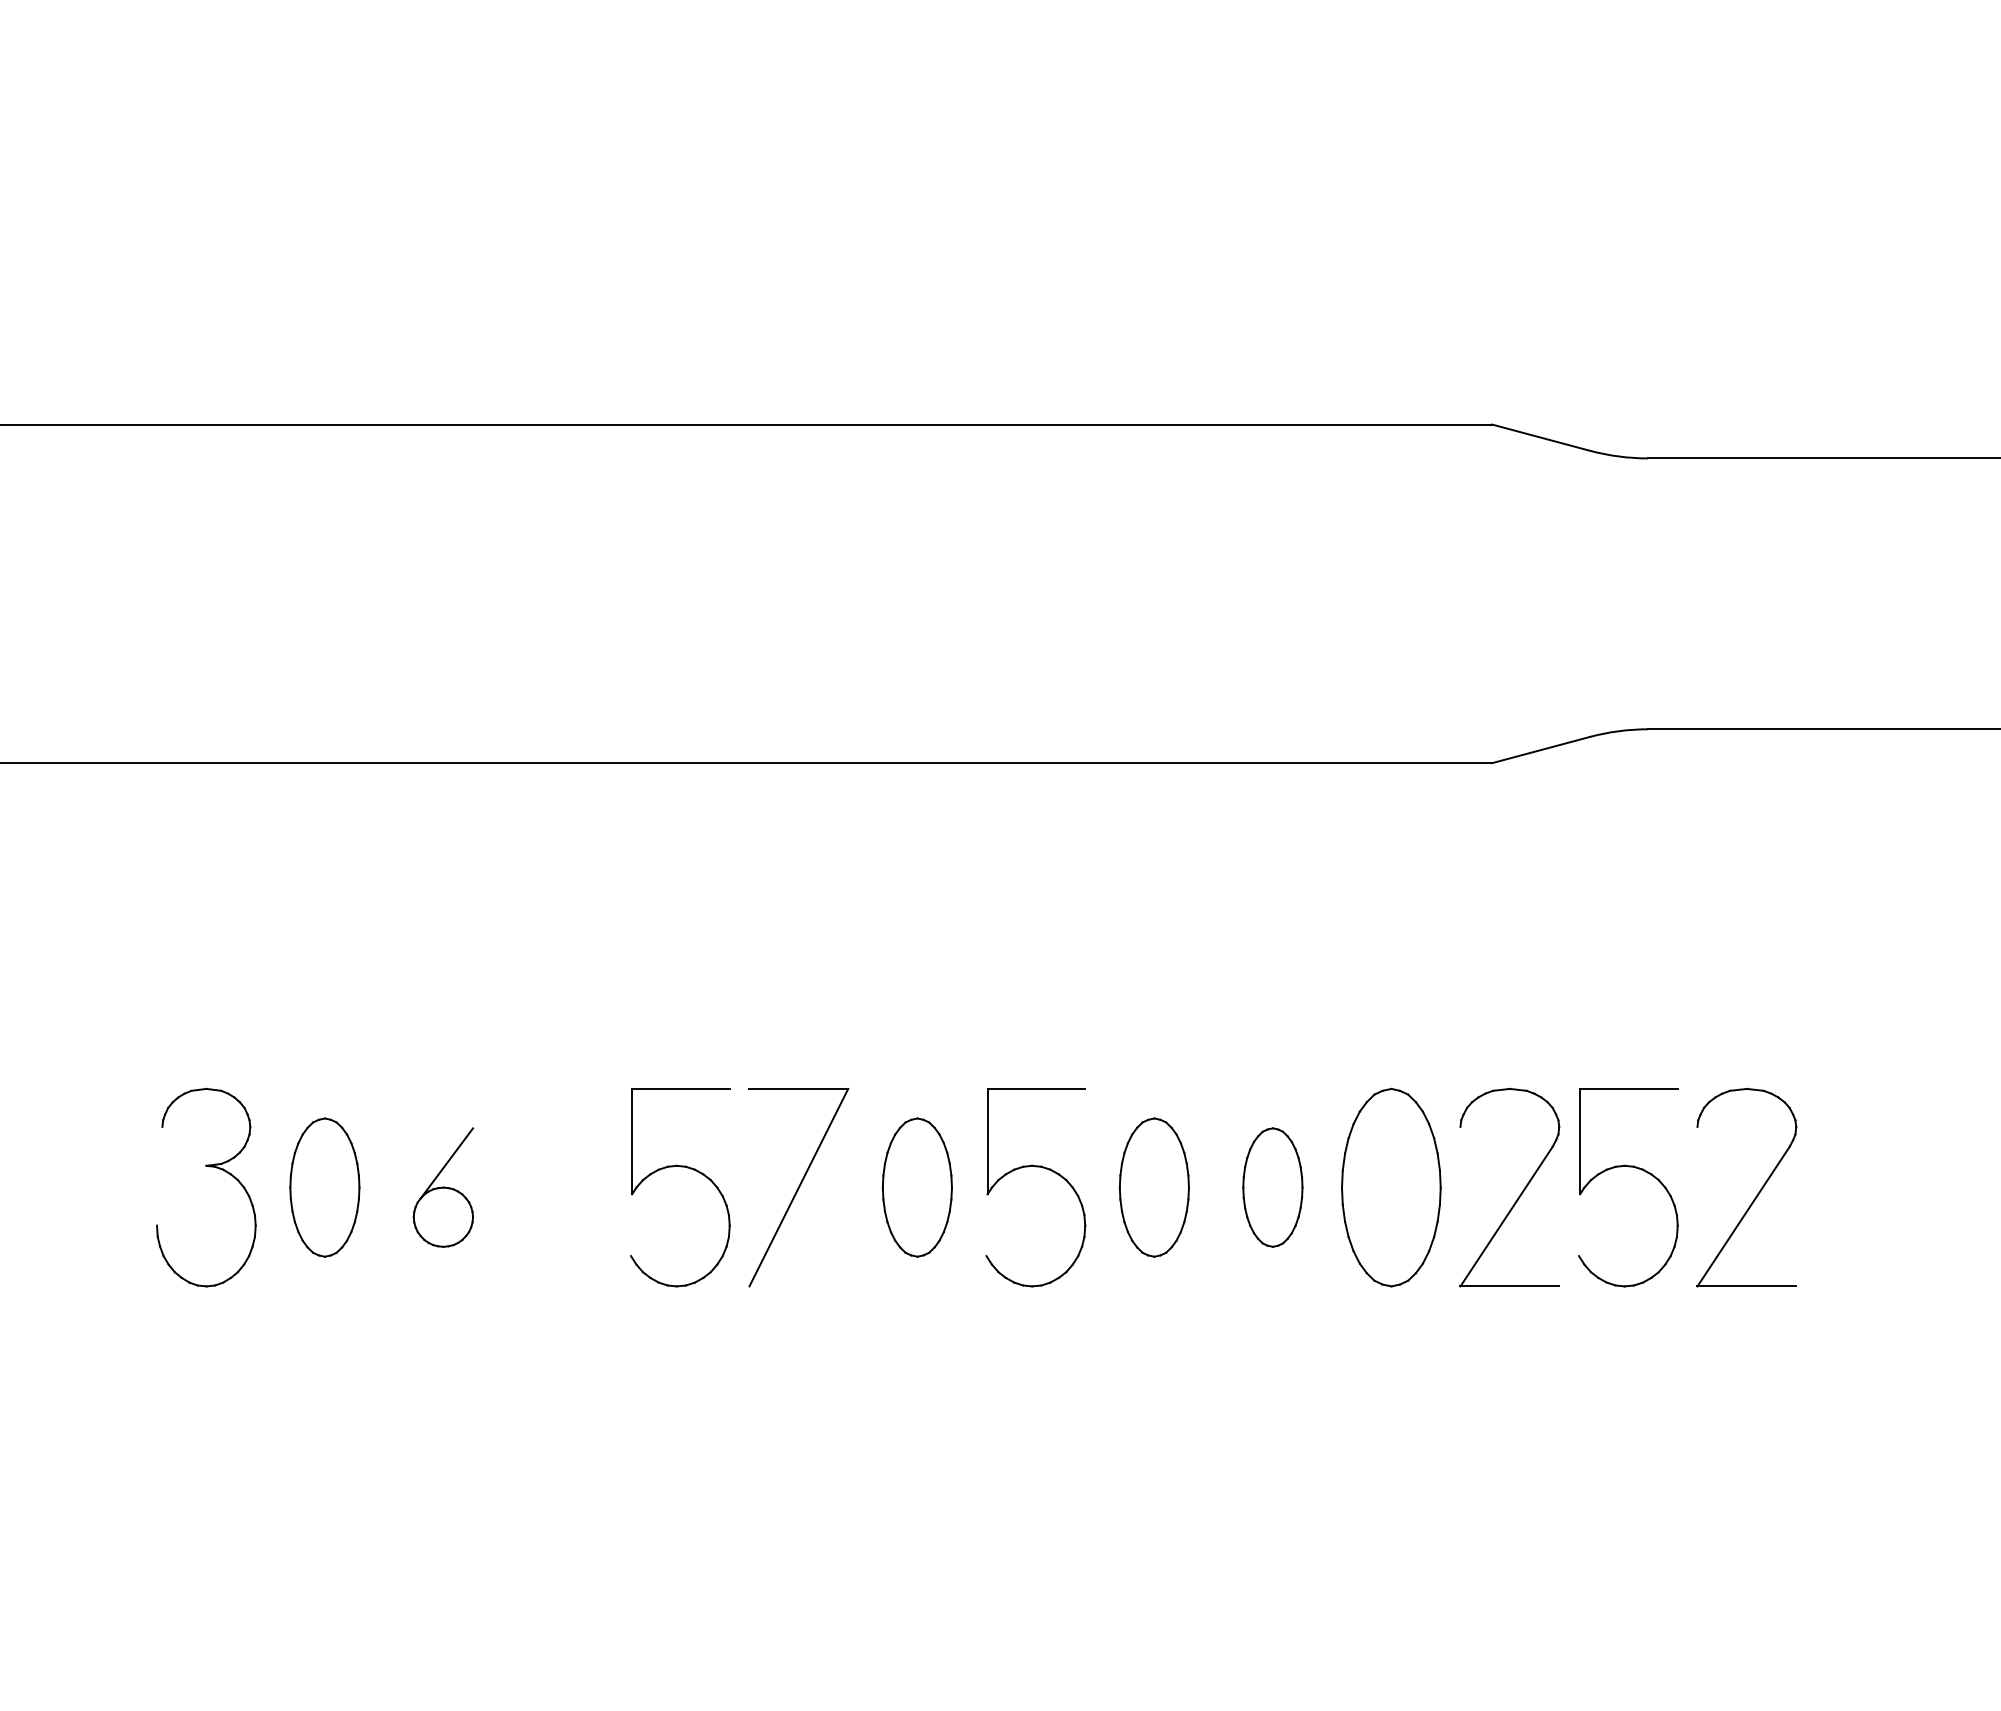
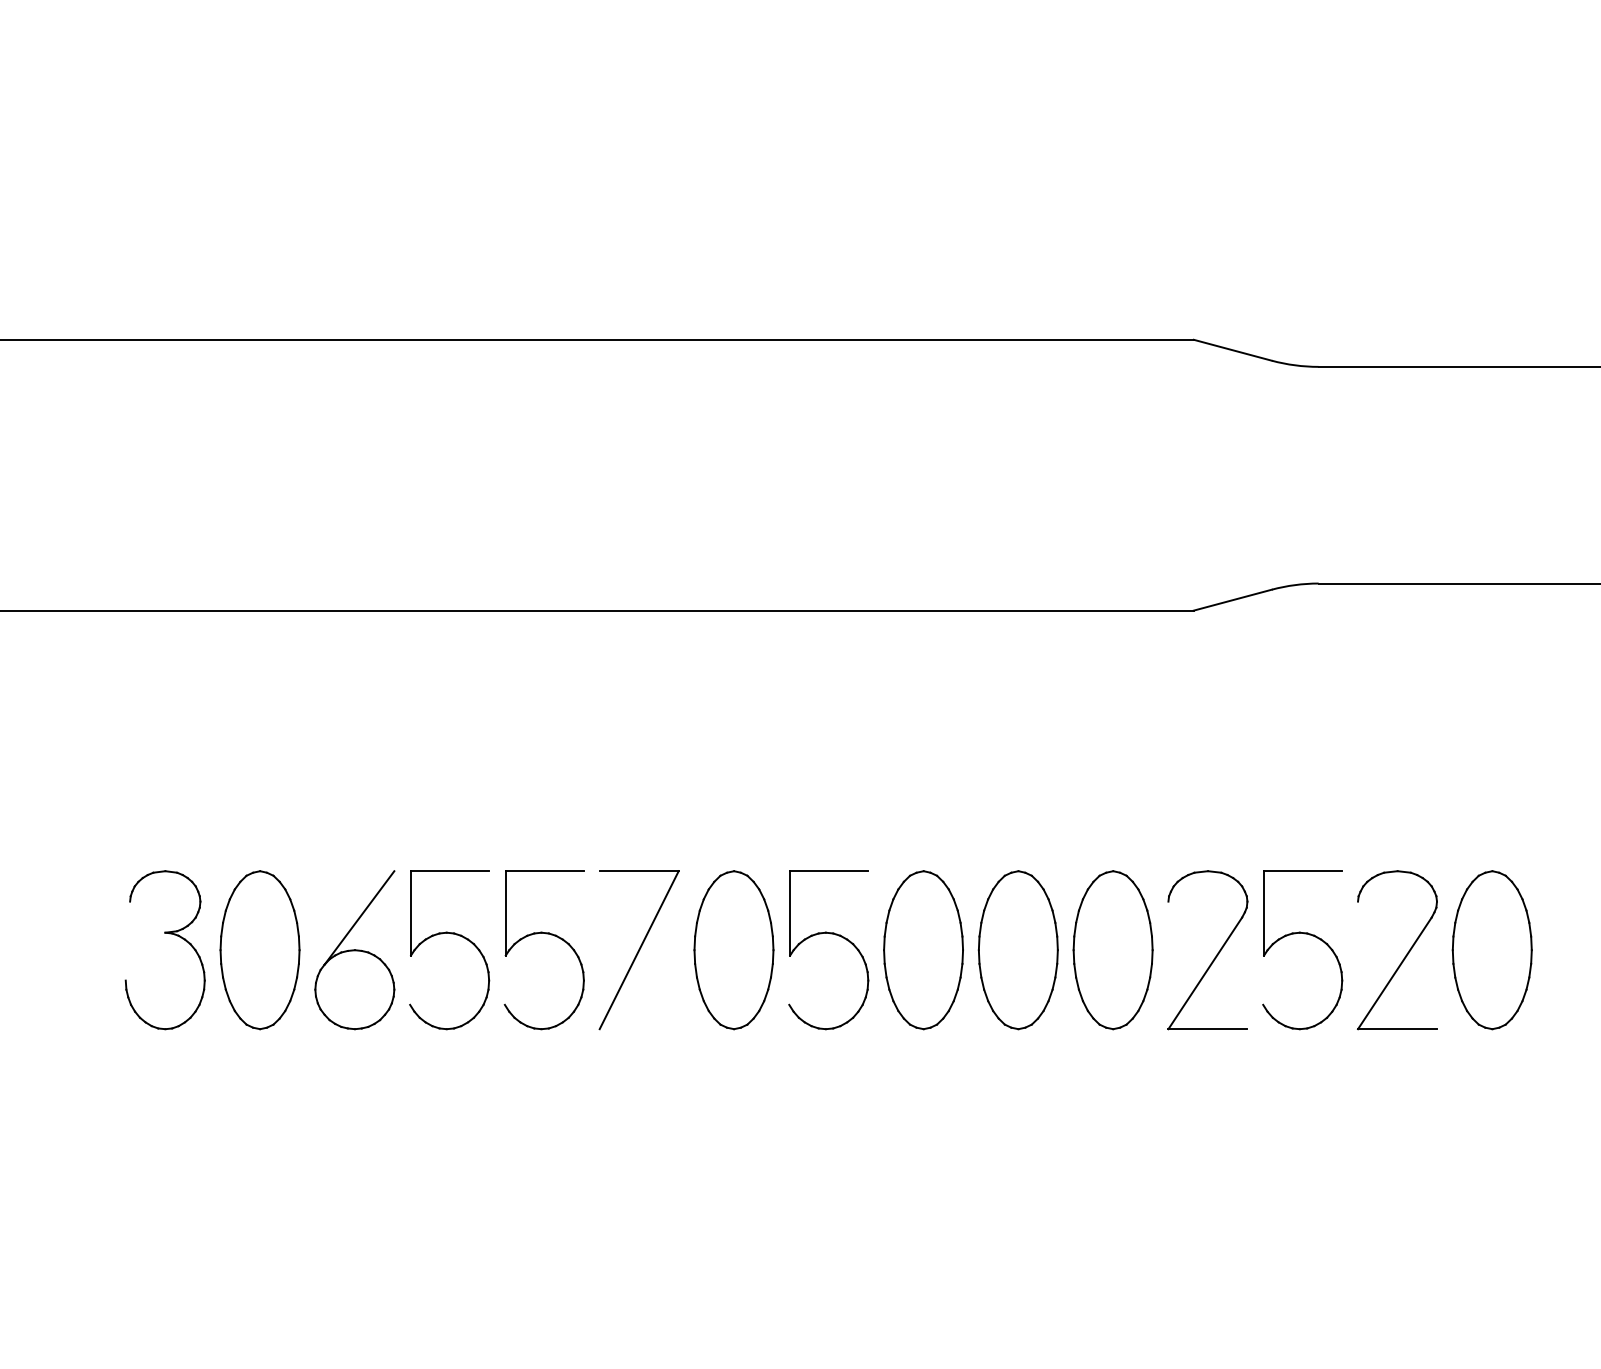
part: (561, 1167) -> (449, 934), added
part: (324, 1187) -> (259, 950), size x1.43
part: (443, 1187) -> (354, 950), size x1.67
part: (917, 1187) -> (734, 950), size x1.43
part: (1154, 1187) -> (923, 950), size x1.43
part: (1272, 1187) -> (1018, 950), size x1.67
part: (1865, 1187) -> (1492, 950), added

